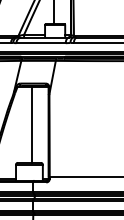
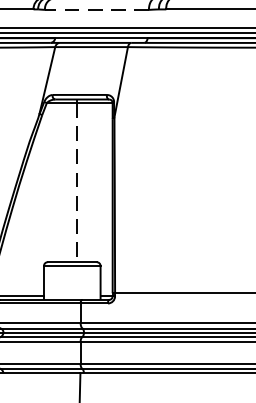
line: (41, 43) -> (97, 10), solid -> dashed
line: (31, 125) -> (76, 183), solid -> dashed

